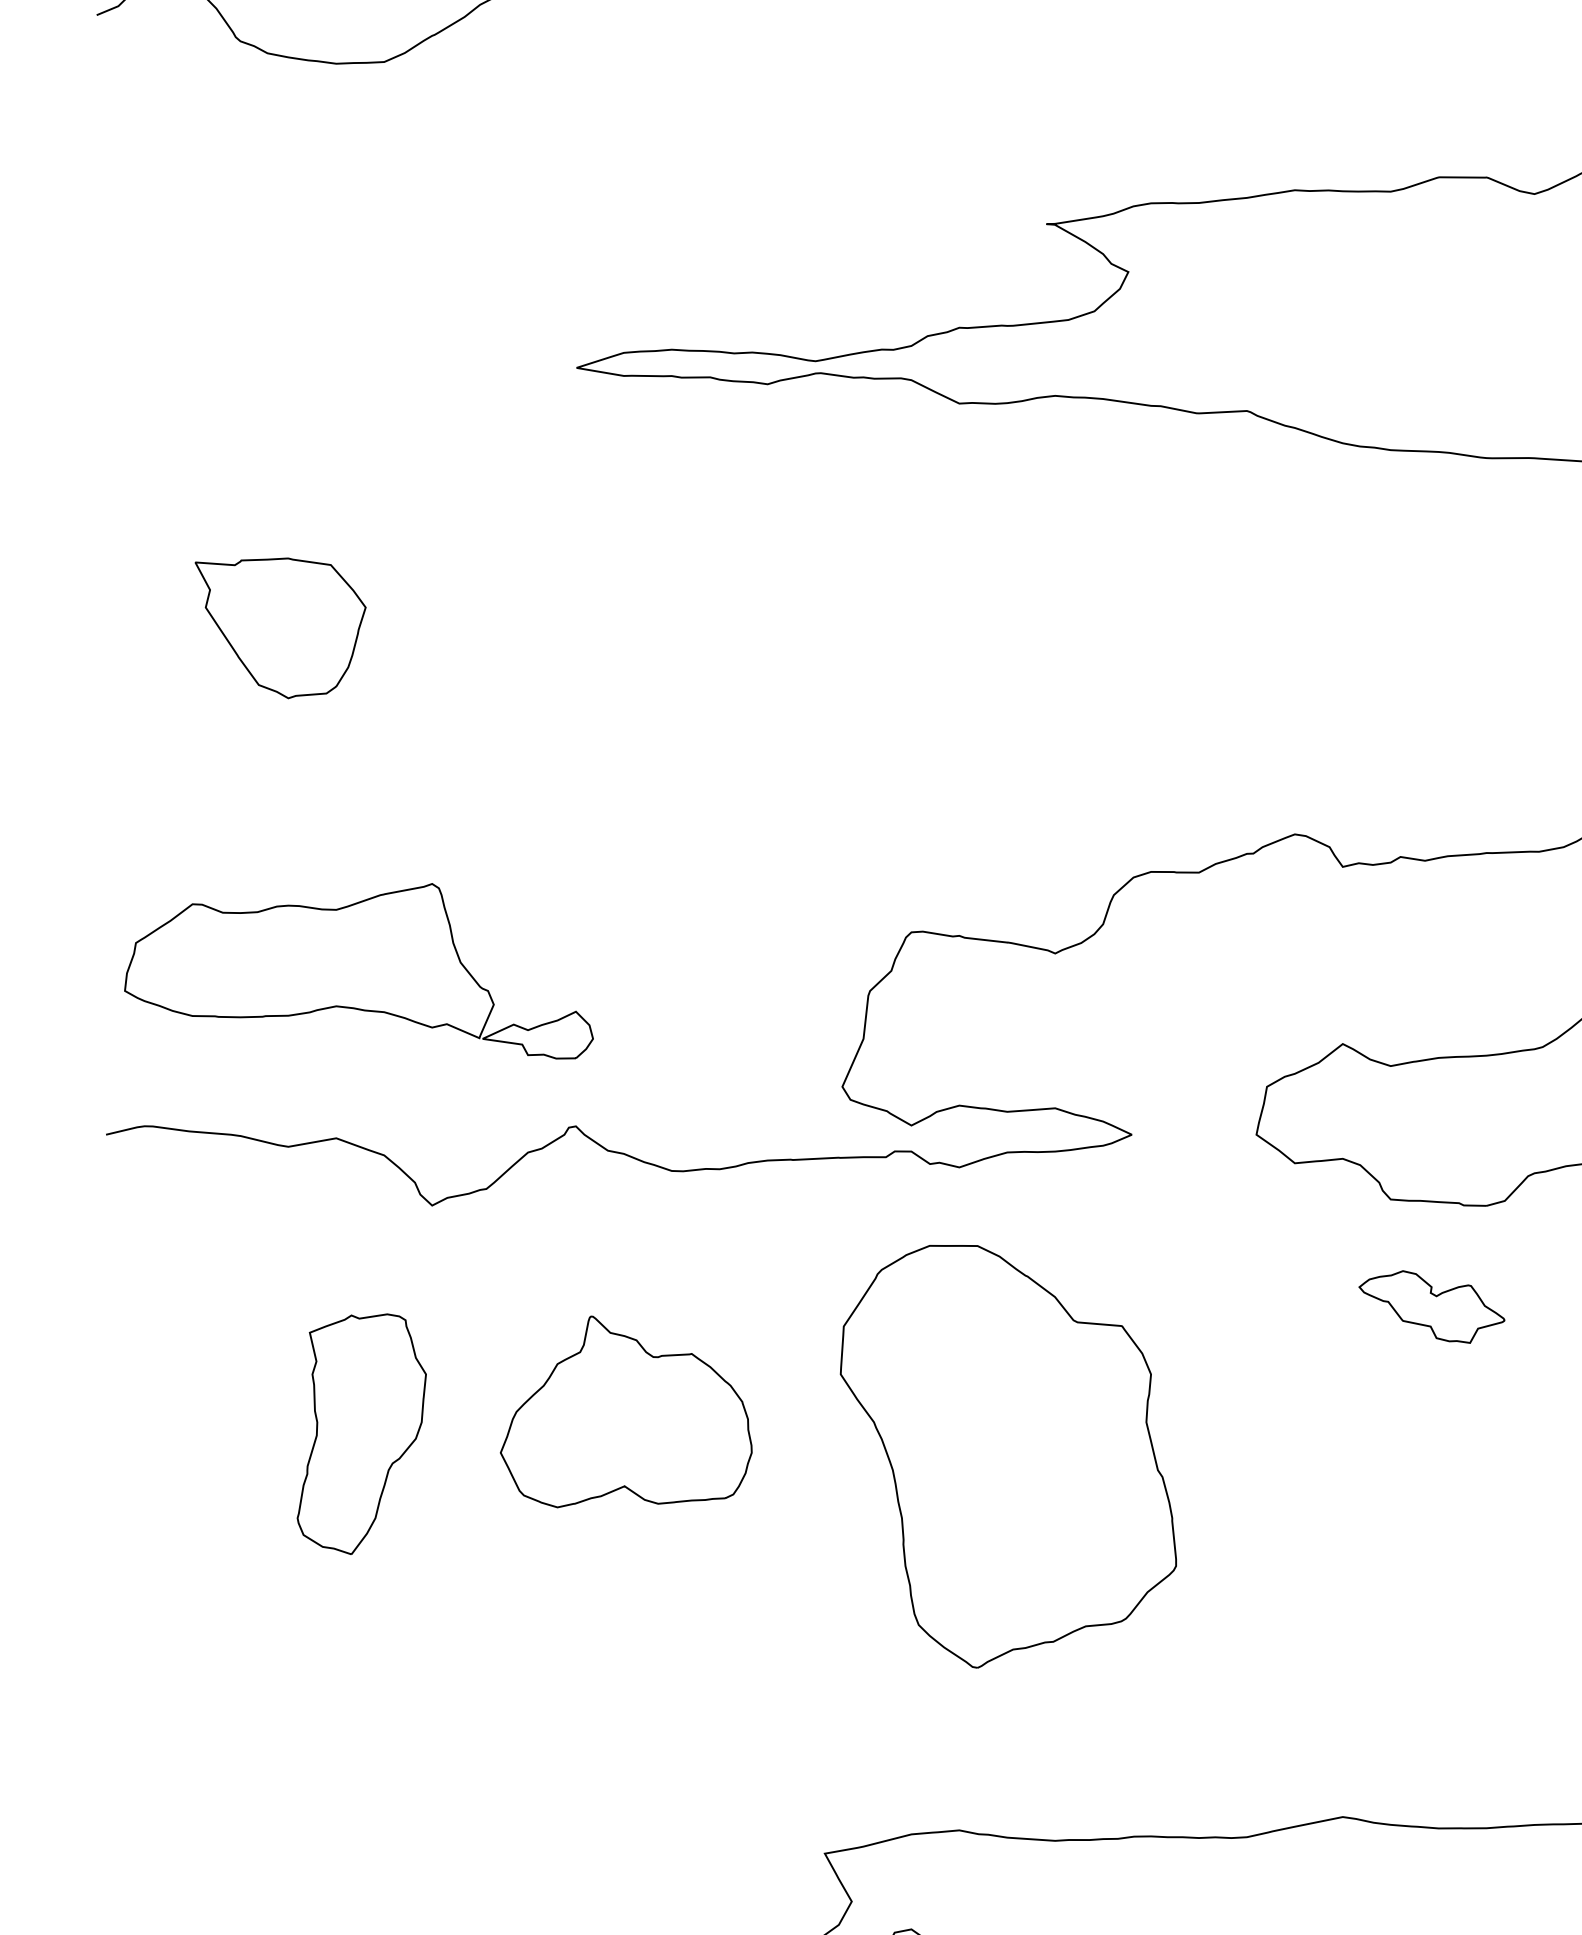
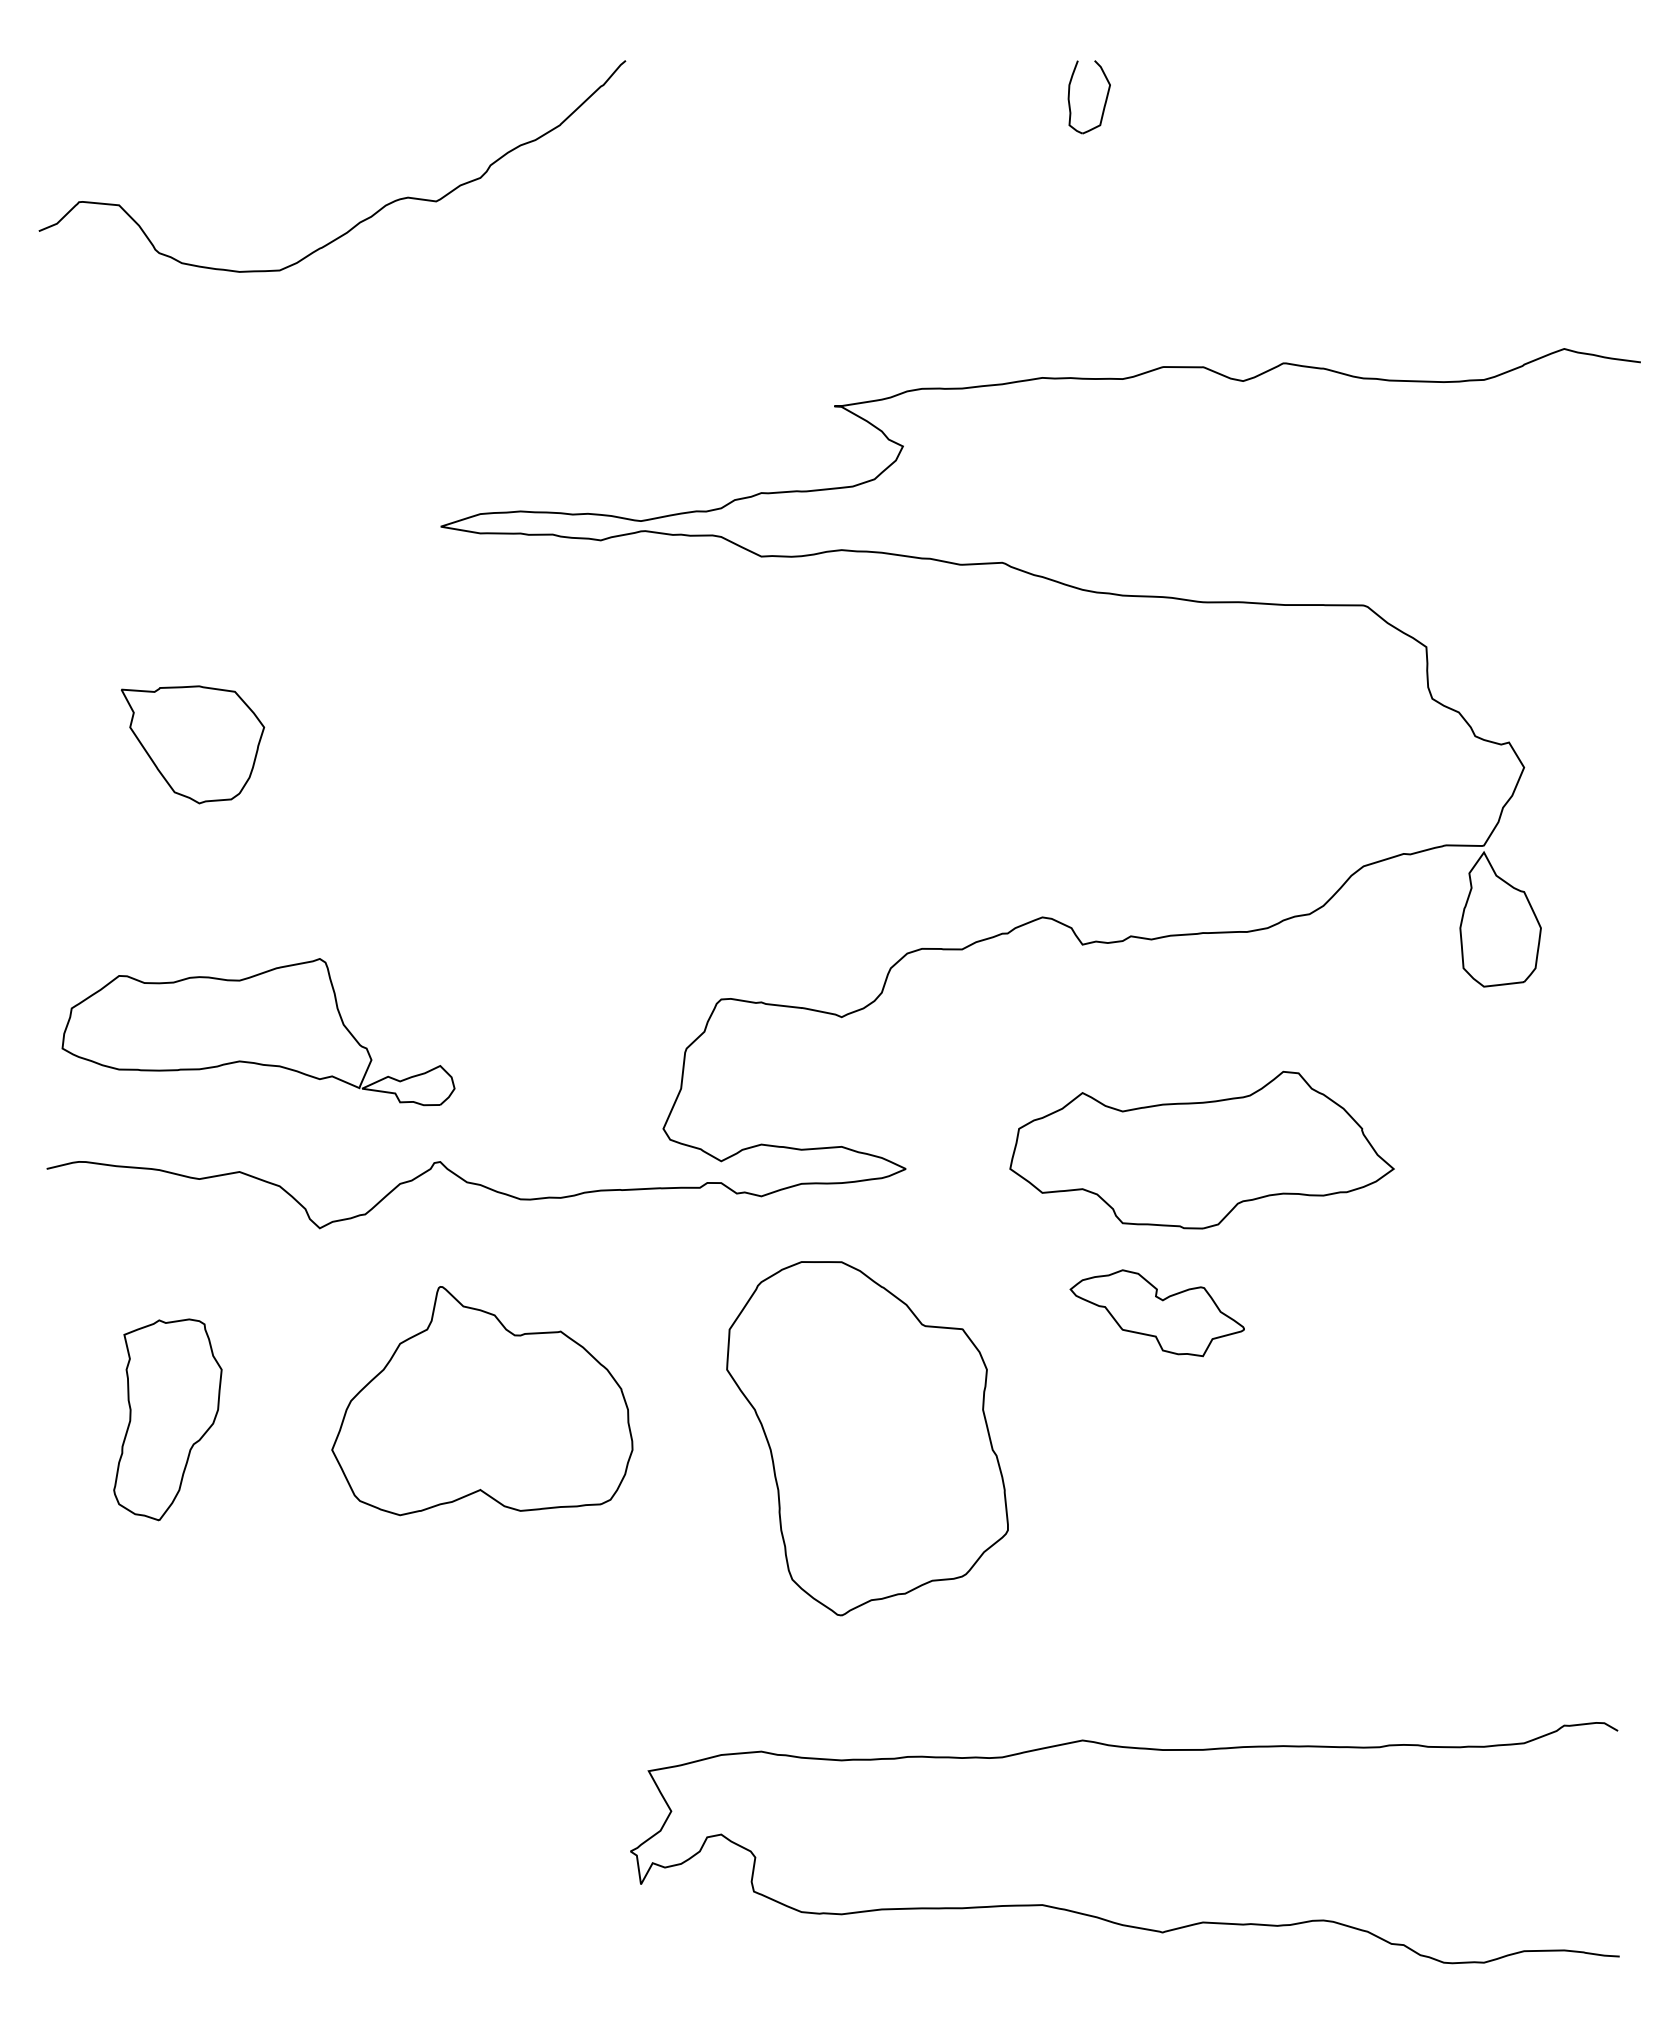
part: (1431, 1307) -> (1156, 1313), size x1.43
part: (626, 1412) -> (482, 1401), size x1.43
part: (361, 1433) -> (167, 1419), moved
part: (1008, 1456) -> (867, 1438), moved

